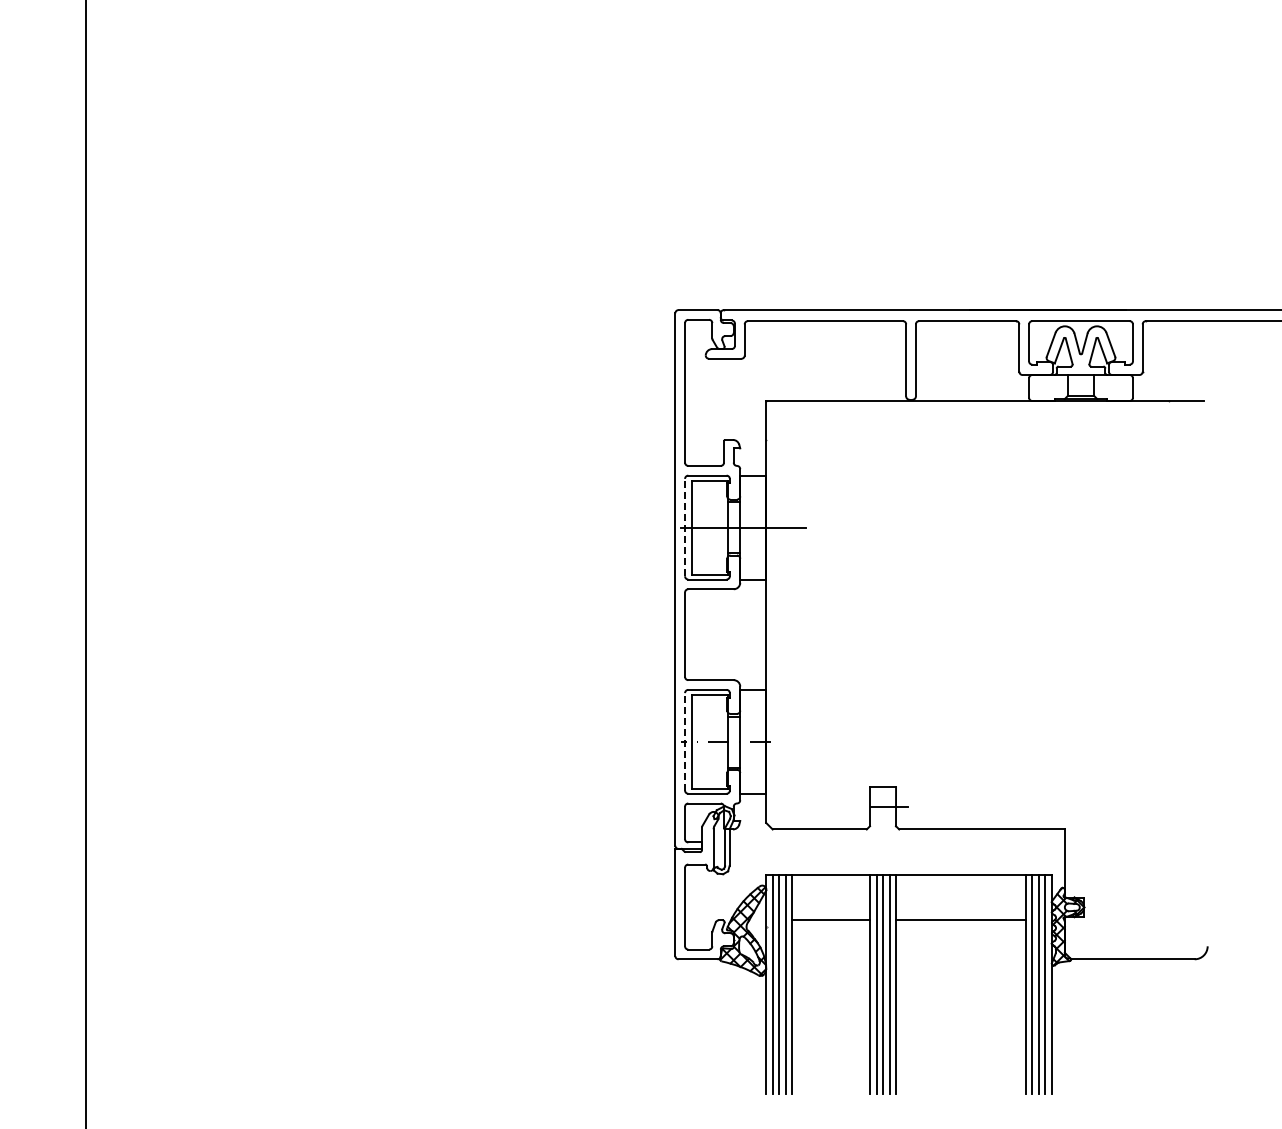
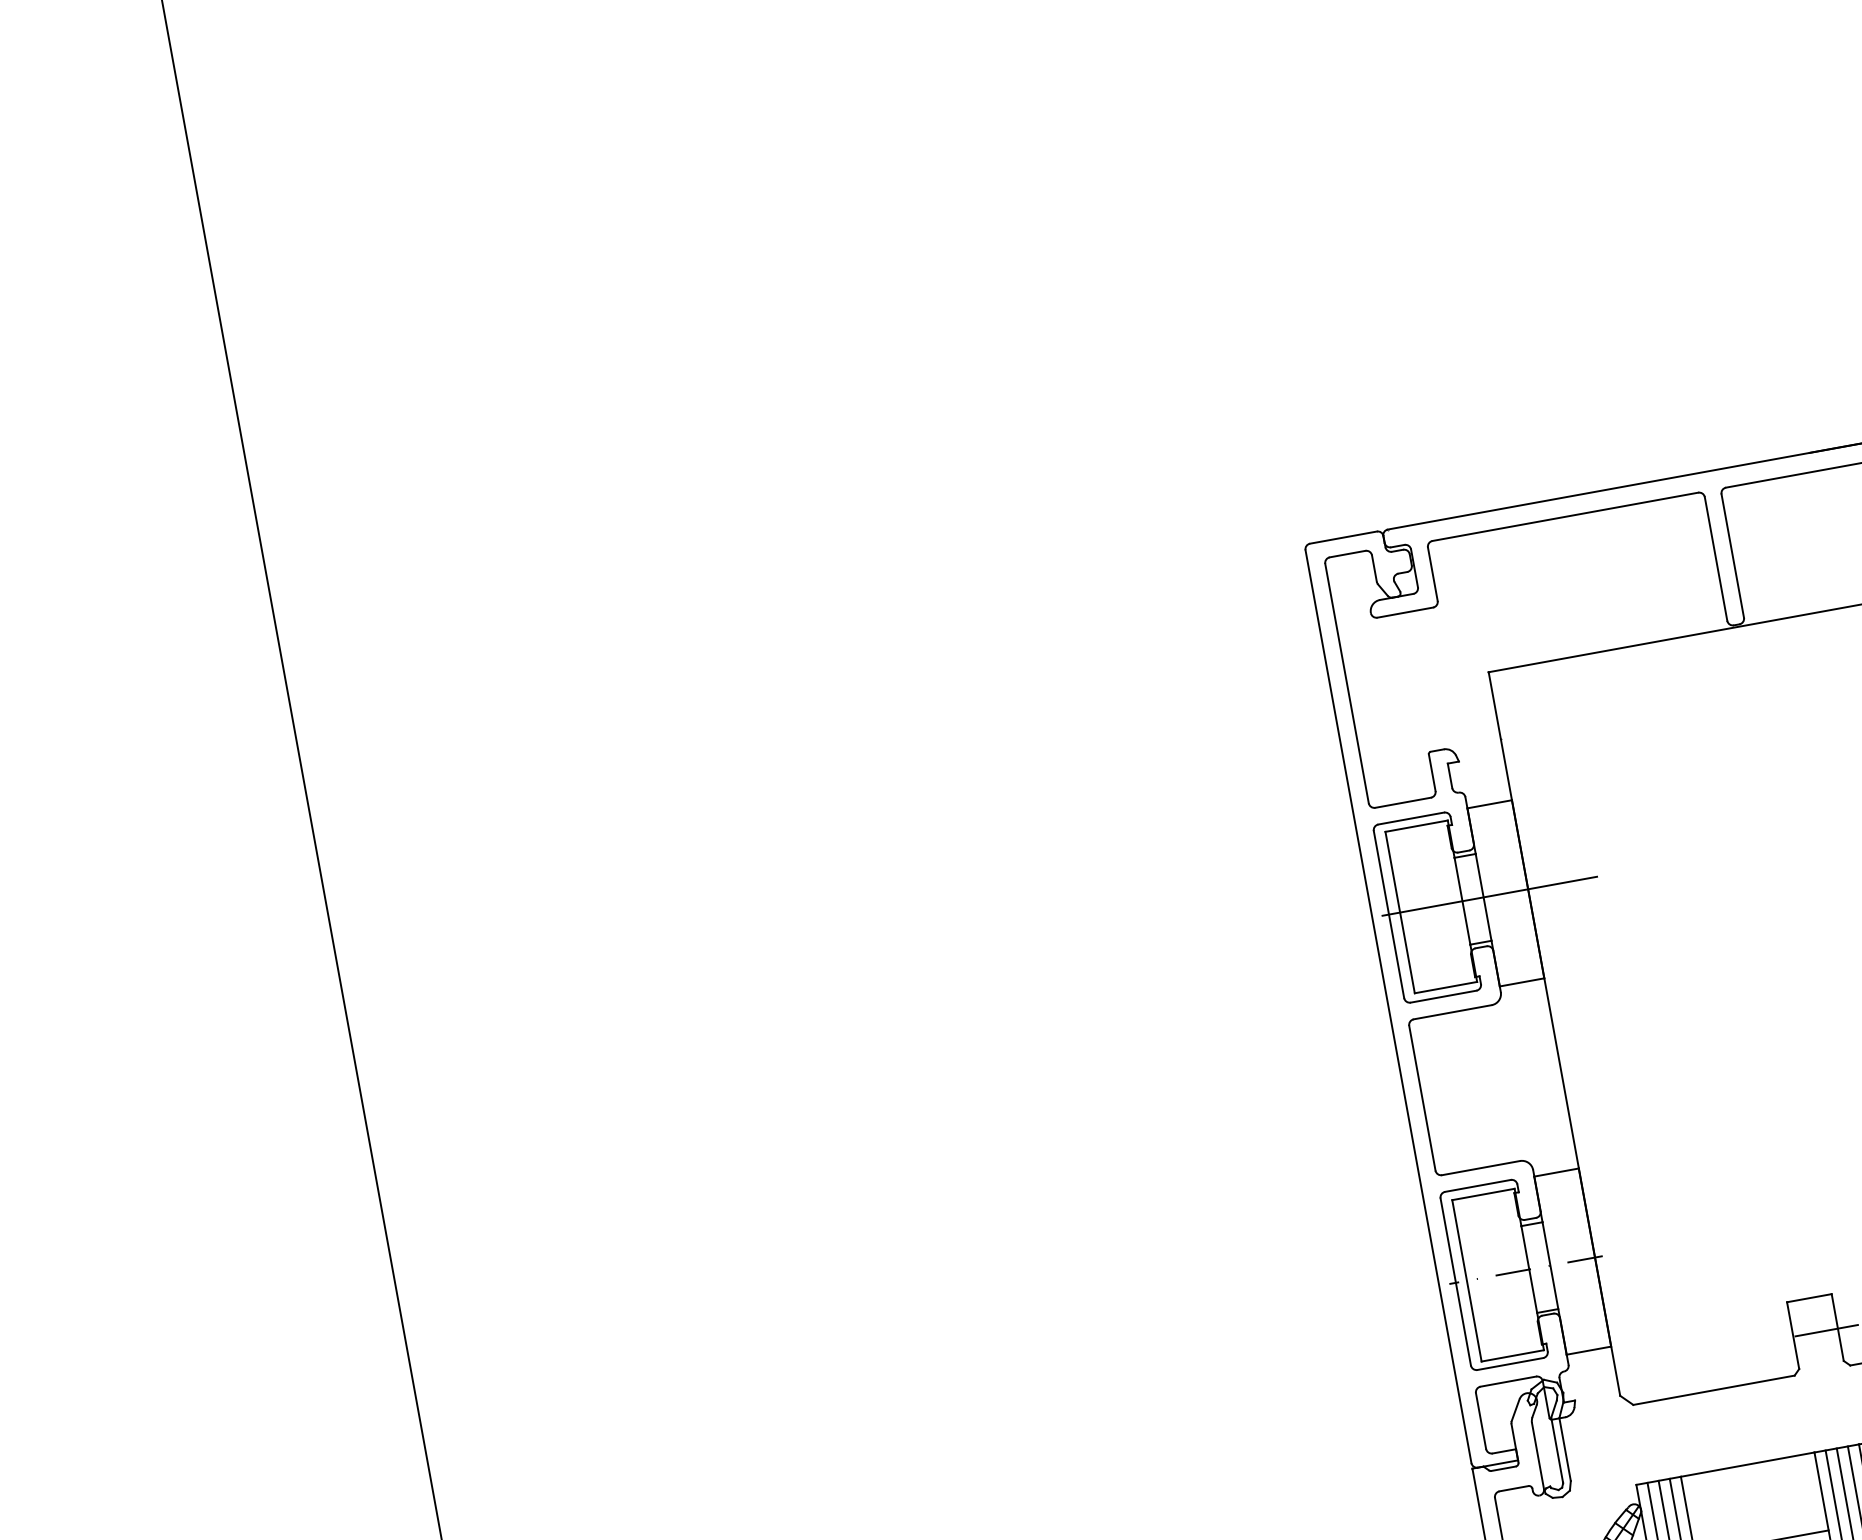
line: (685, 527) -> (1389, 914), dashed -> solid
line: (685, 741) -> (1456, 1281), dashed -> solid

